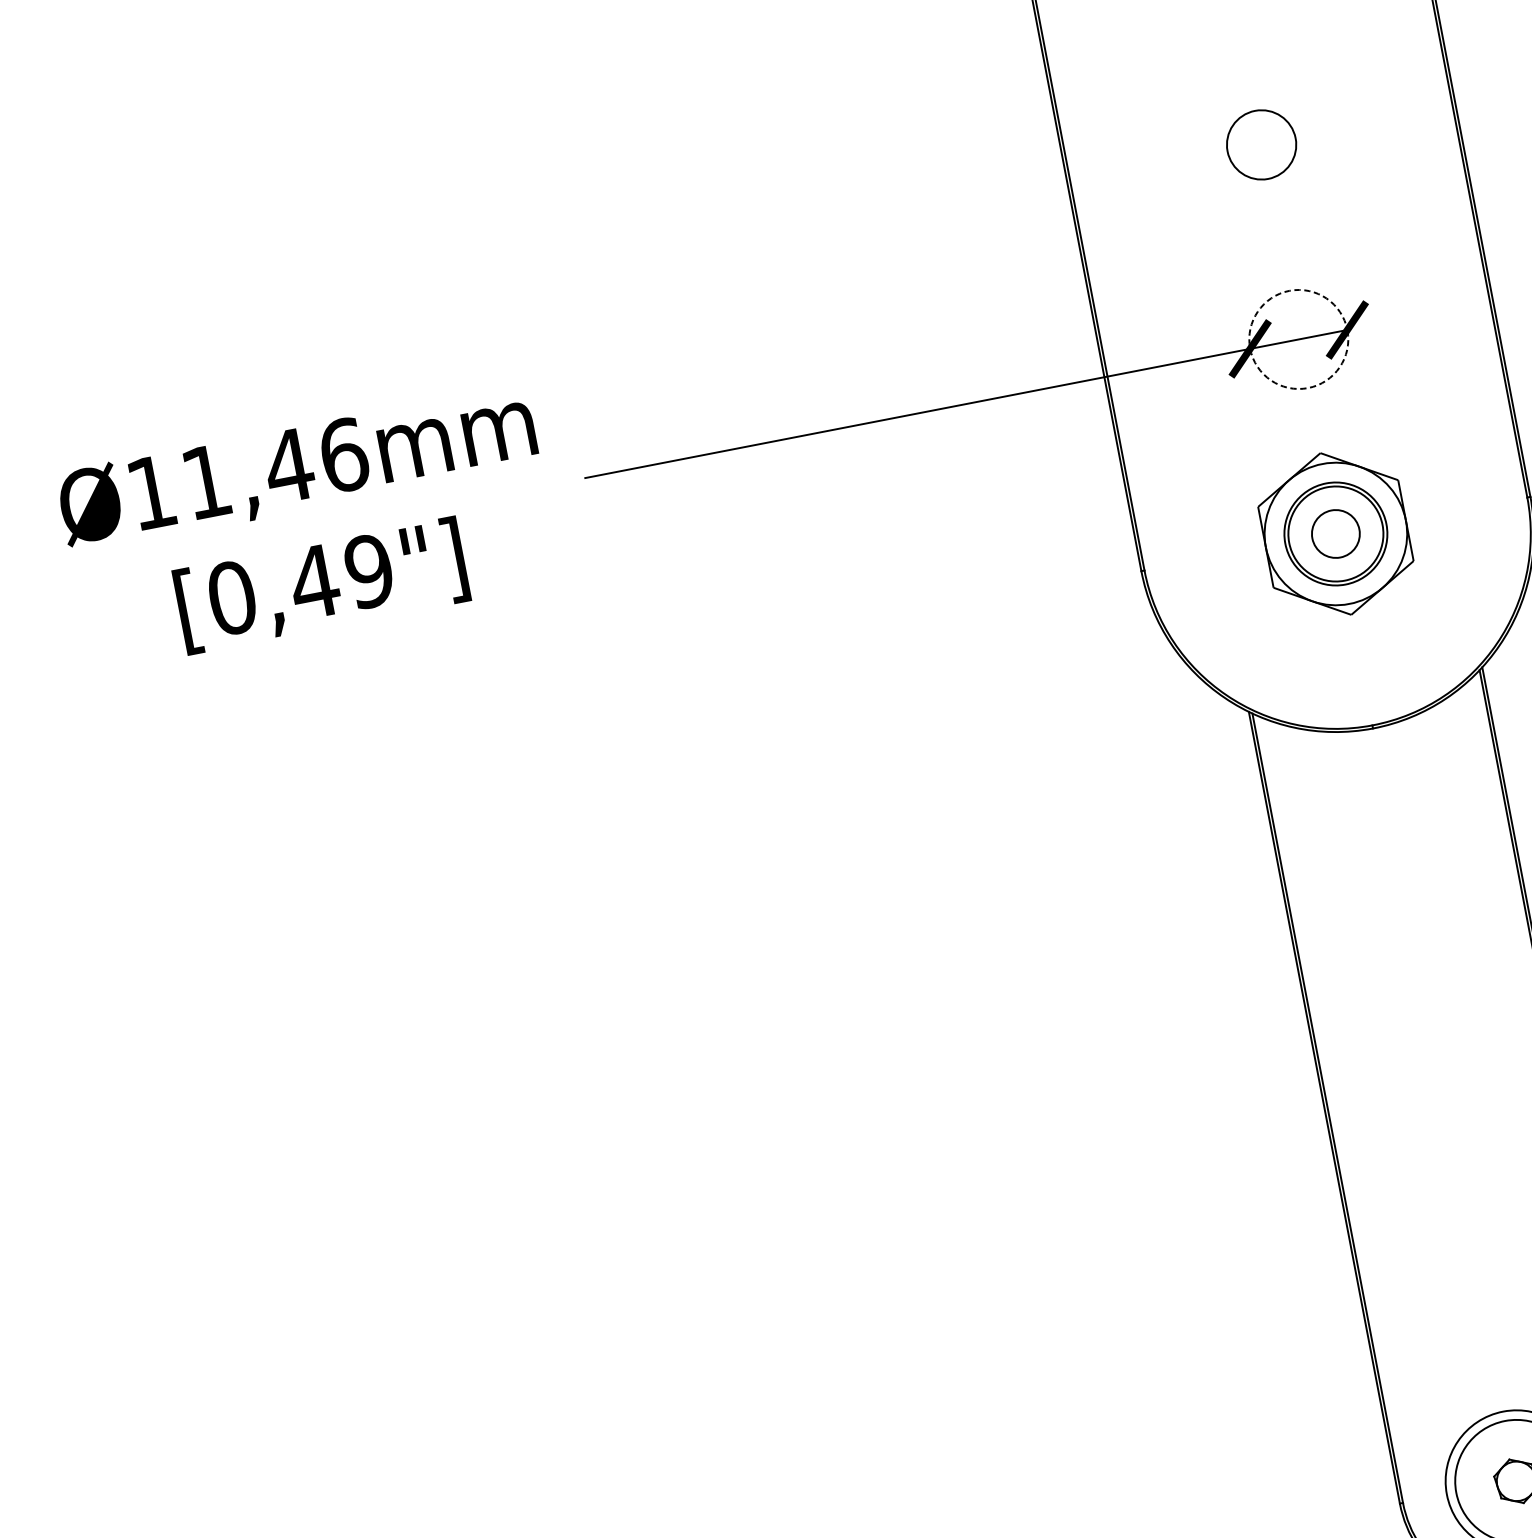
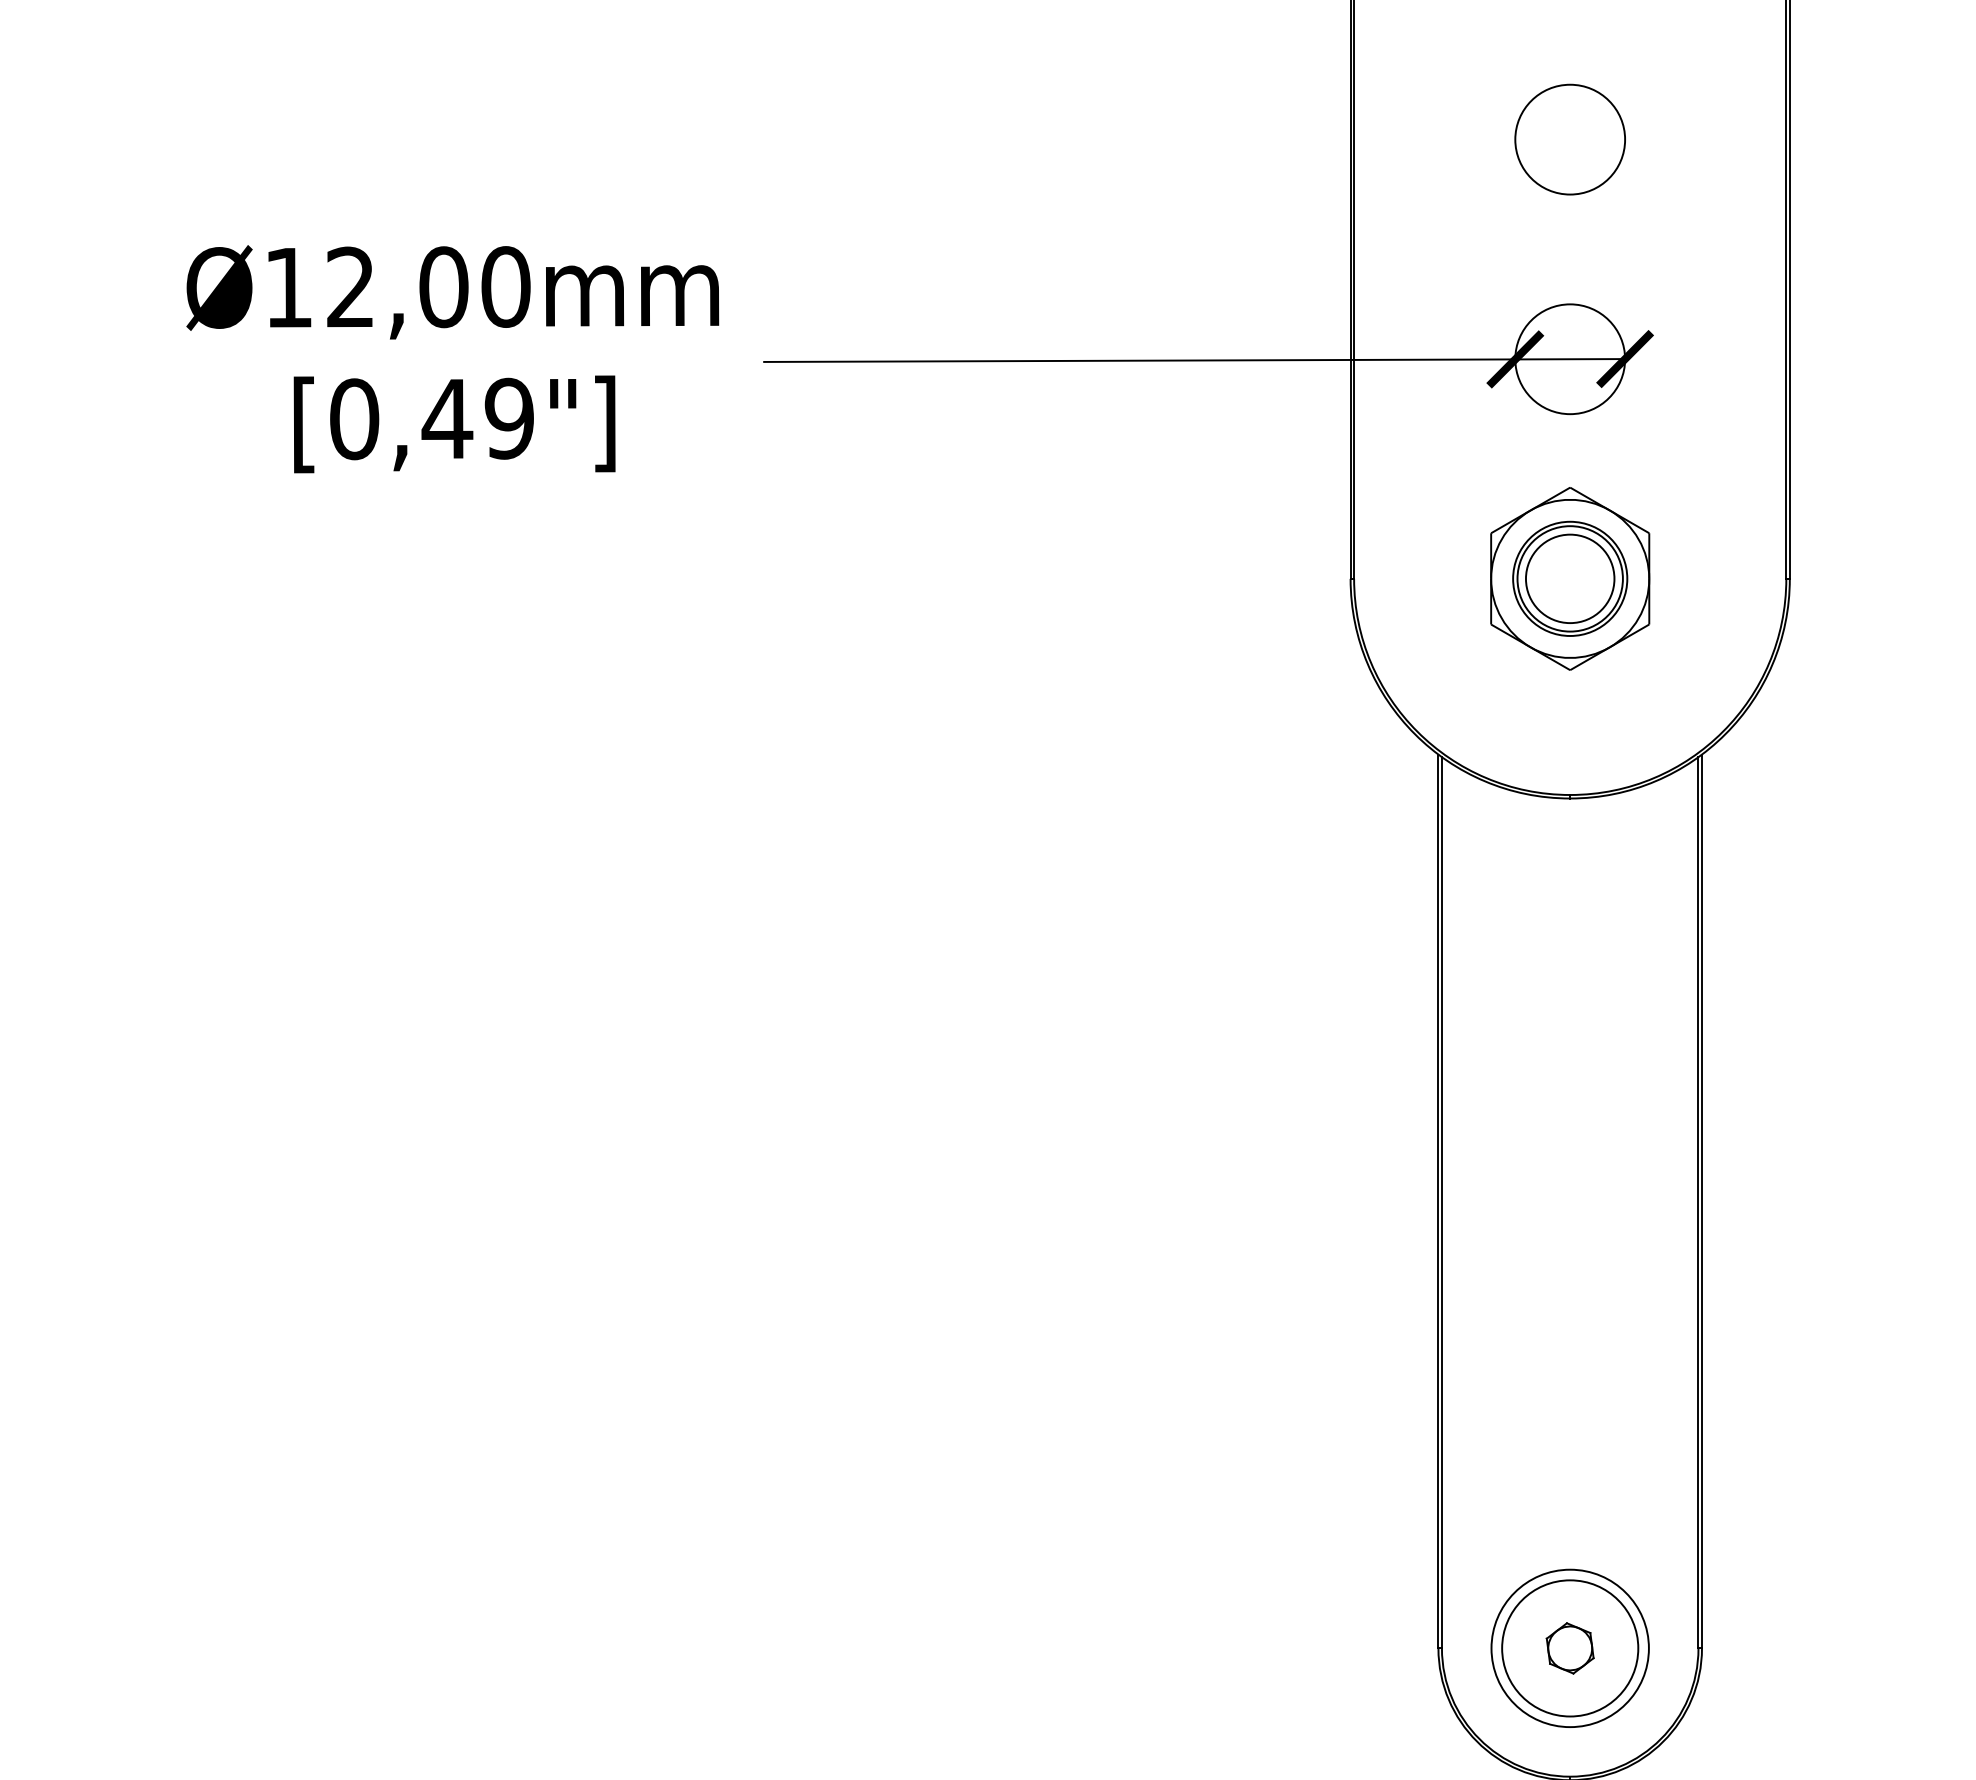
circle: (1261, 144) -> (1569, 139), size x1.43
circle: (1299, 339) -> (1570, 359), dashed -> solid
text: (276, 468) -> (429, 287), Ø11,46mm -> Ø12,00mm
circle: (1335, 533) -> (1569, 578), size x1.67

